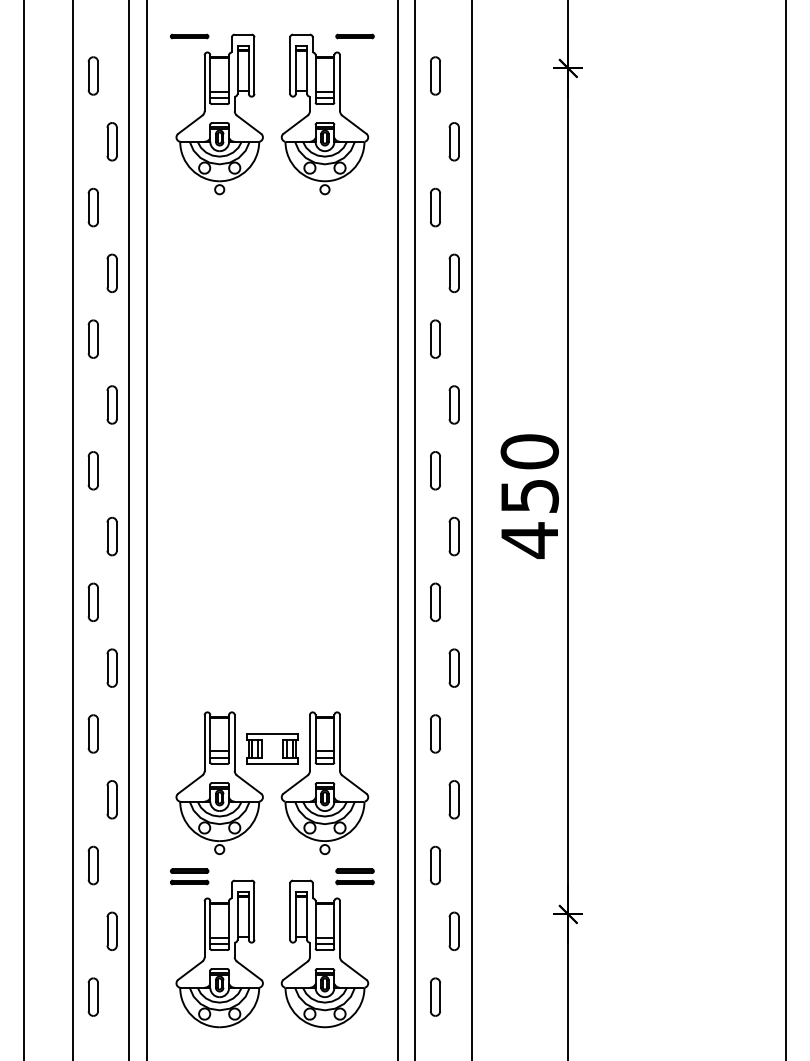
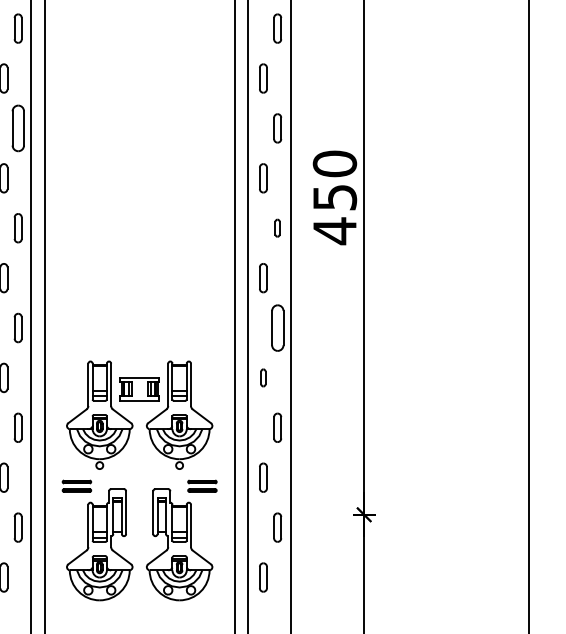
part: (111, 404) -> (17, 128), size x1.6
part: (453, 536) -> (277, 228), size x0.6
part: (453, 667) -> (277, 327), size x1.6
part: (435, 733) -> (263, 377), size x0.6

